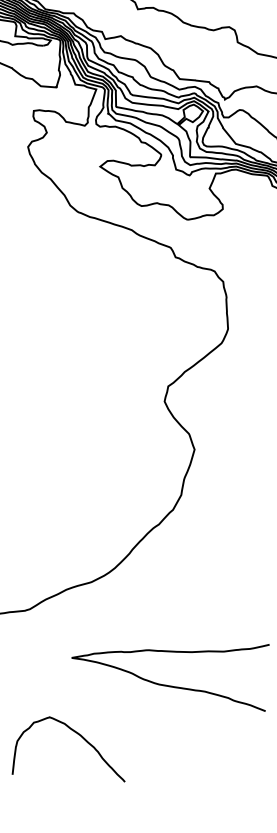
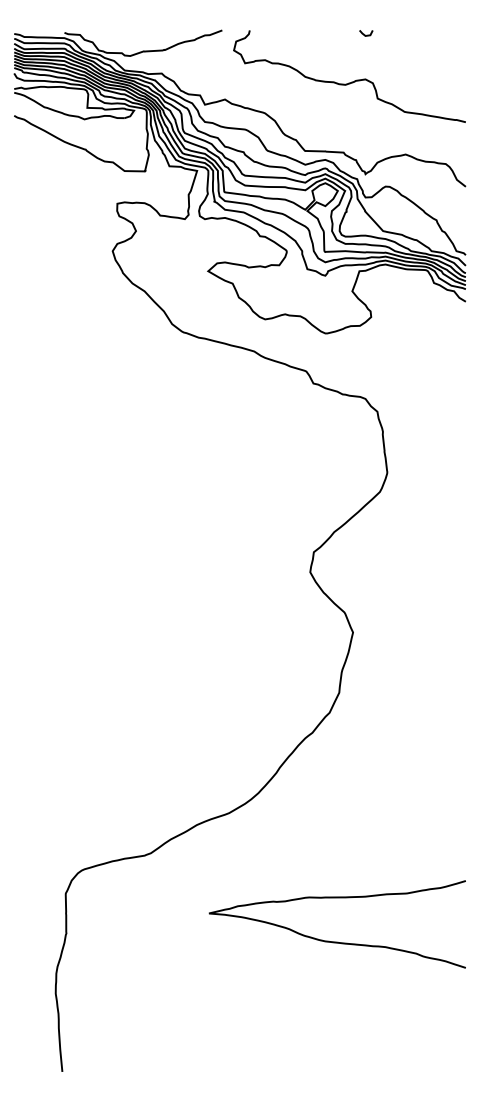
curve: (79, 735) -> (225, 1014), removed

